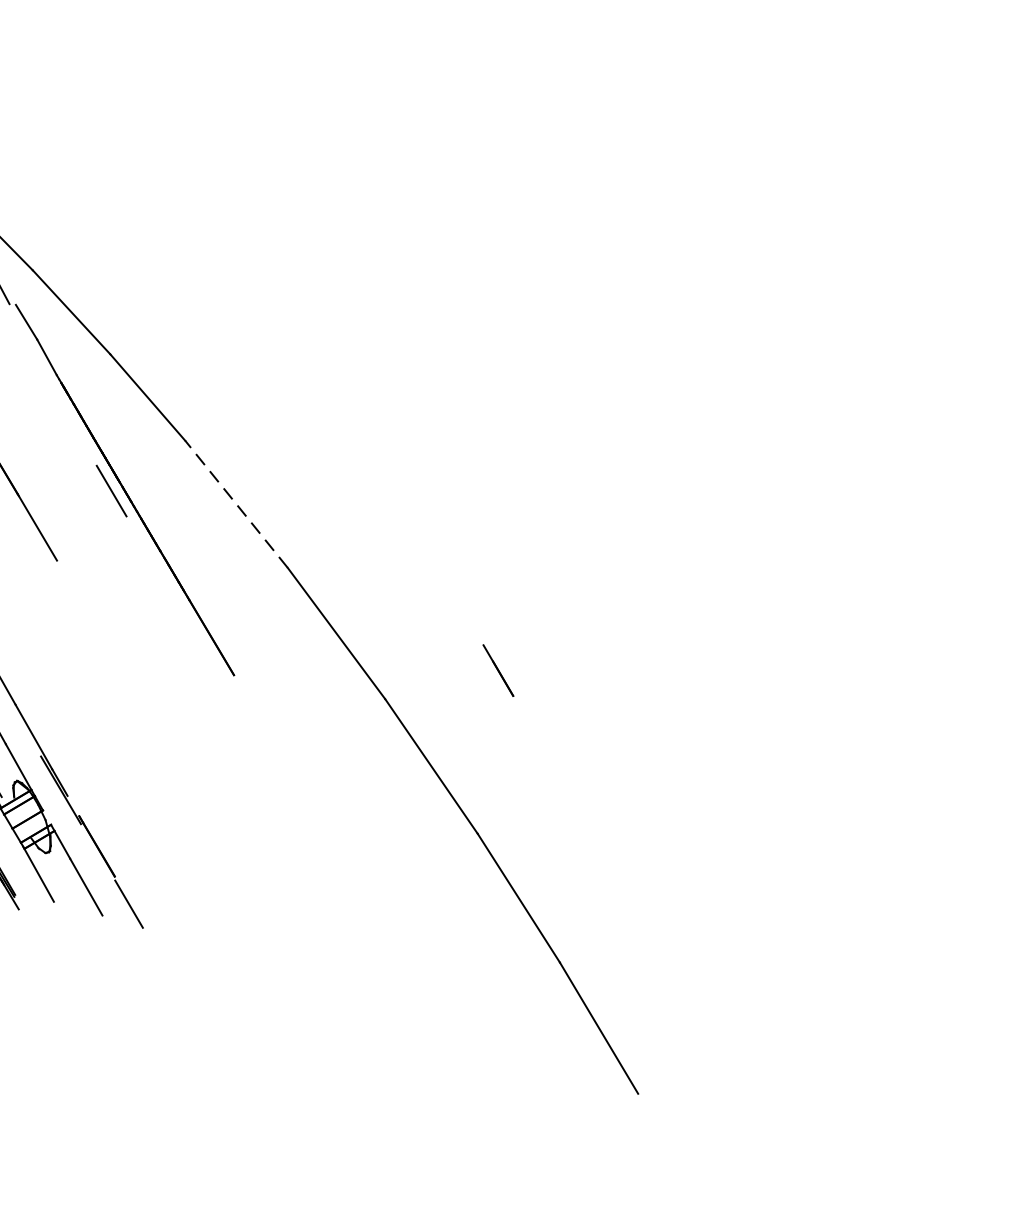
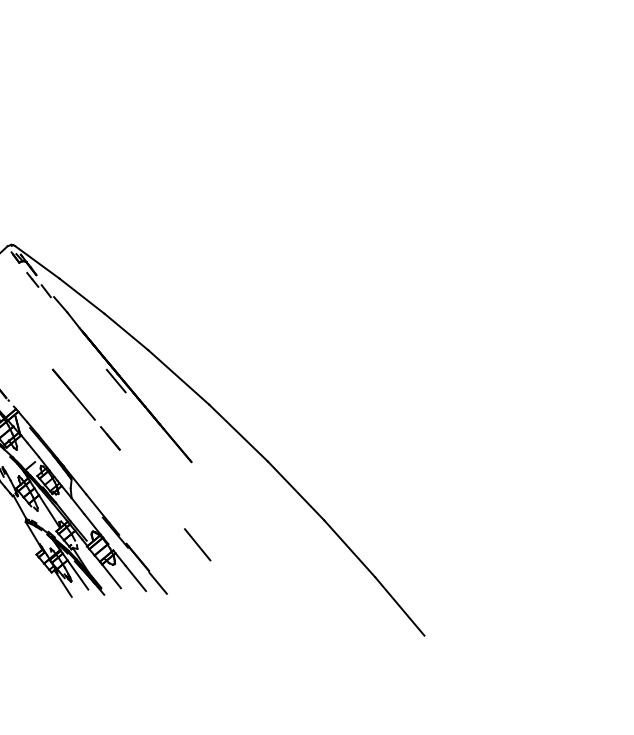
line: (235, 504) -> (178, 377), dashed -> solid
line: (498, 670) -> (110, 438), moved
line: (219, 840) -> (197, 544), added

